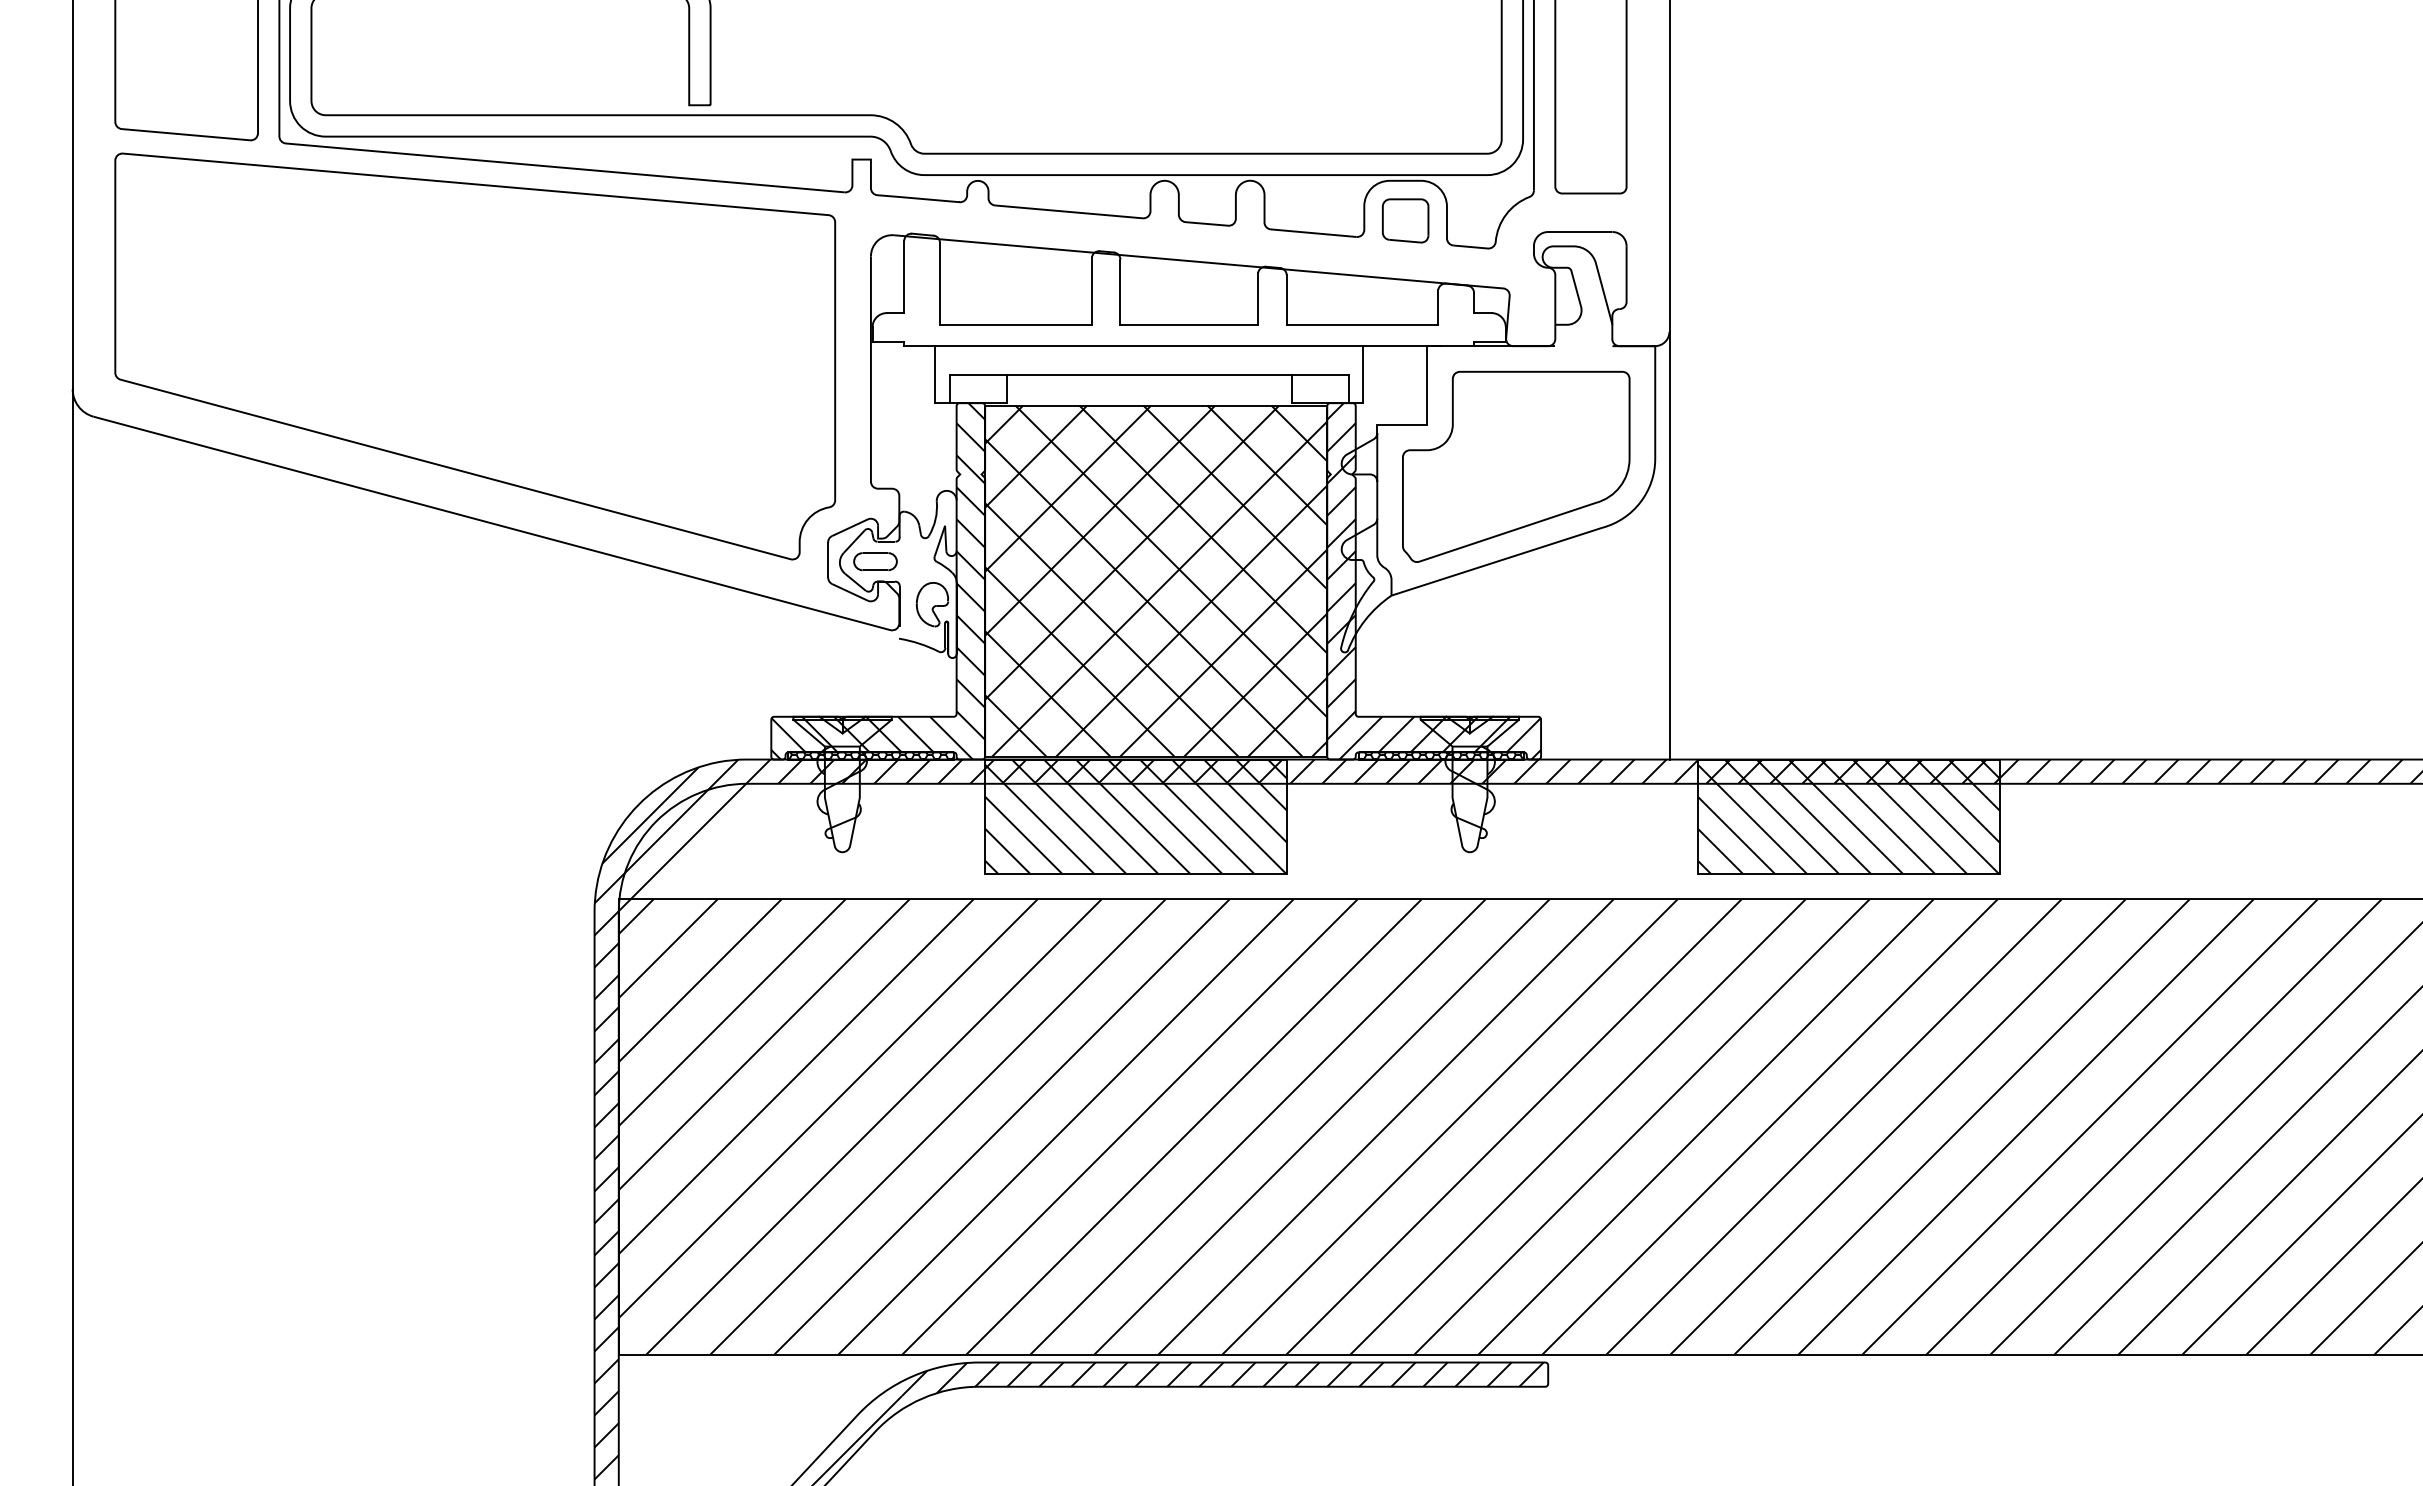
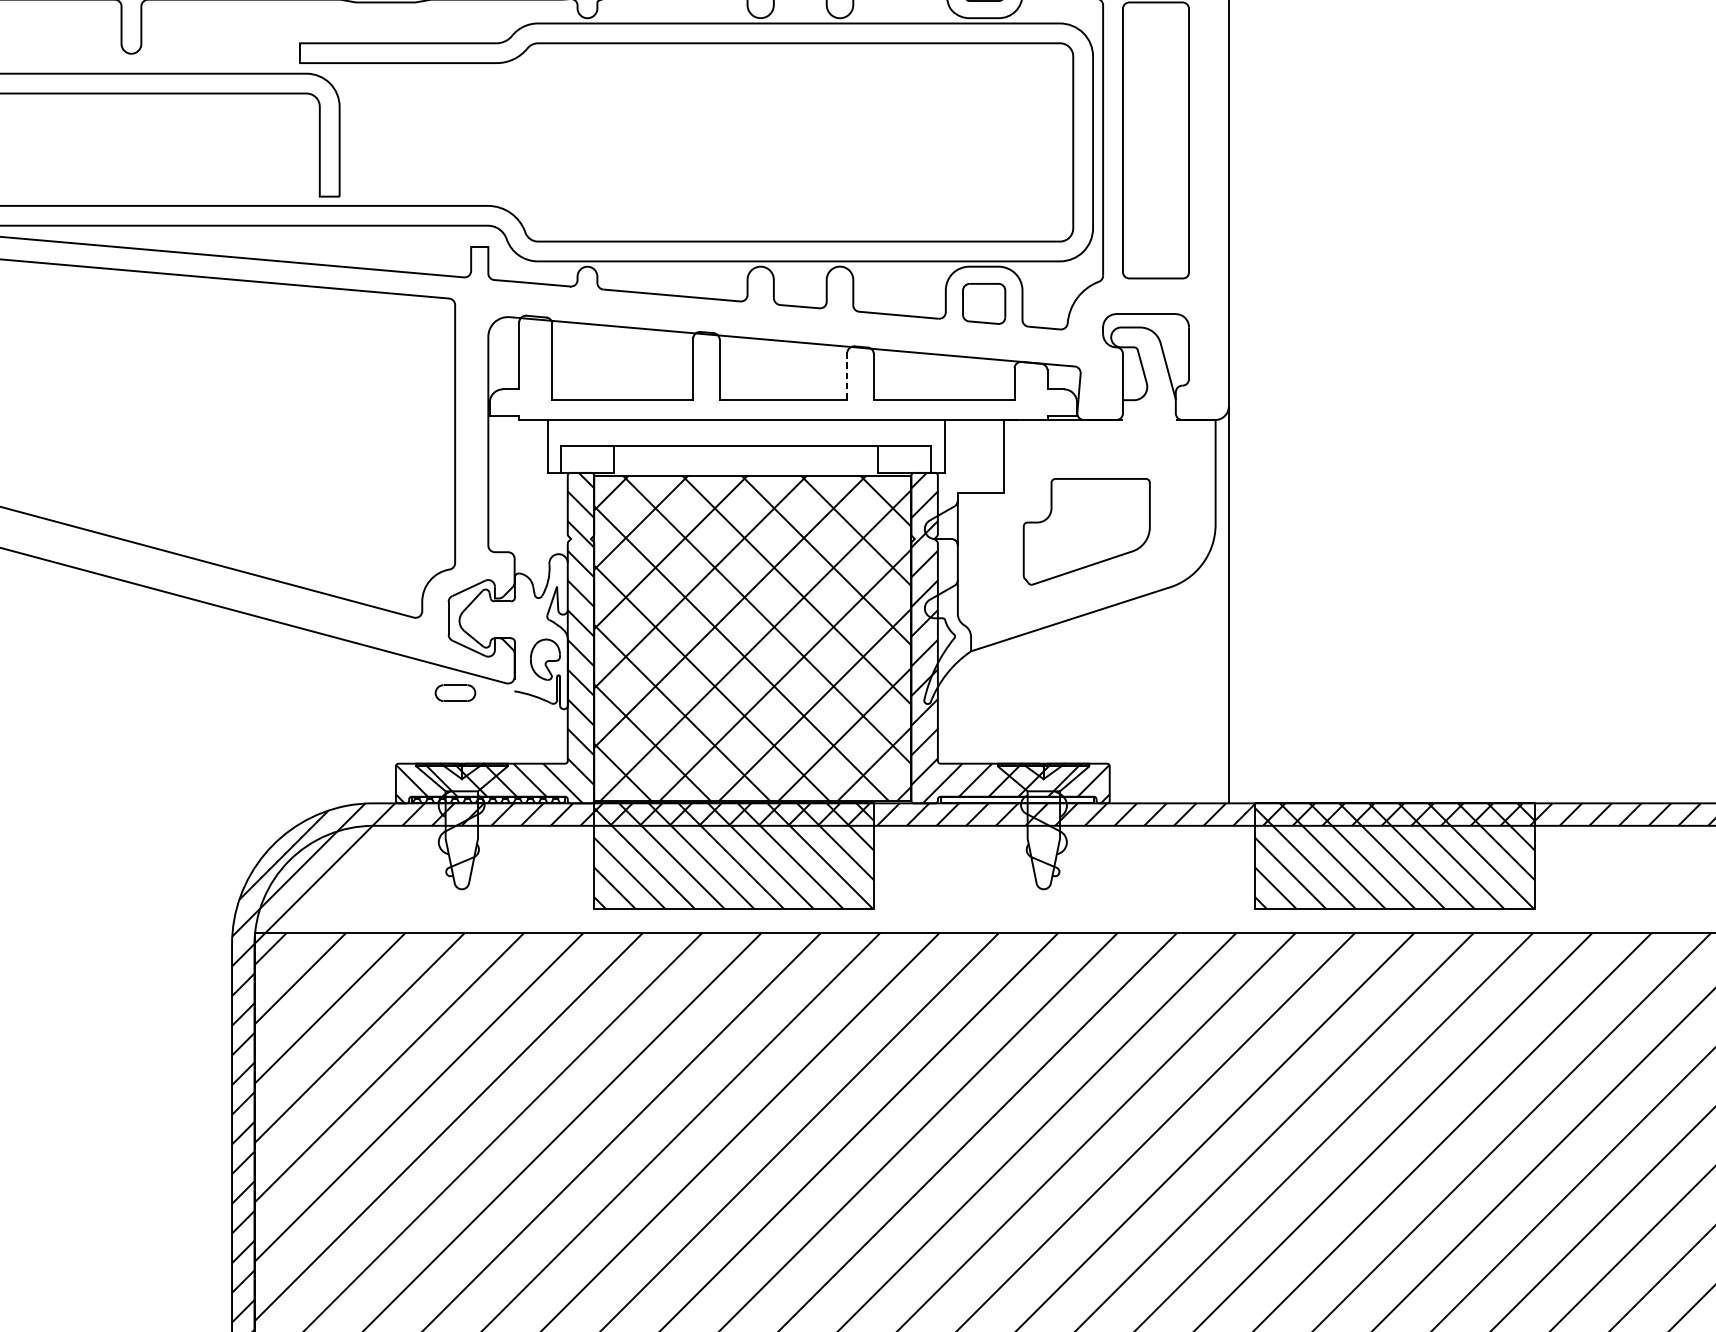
line: (1258, 298) -> (847, 375), solid -> dashed
part: (1516, 466) -> (1086, 531), size x0.6
part: (875, 561) -> (455, 692), moved
hatch: (1440, 755) -> (1016, 799), removed

